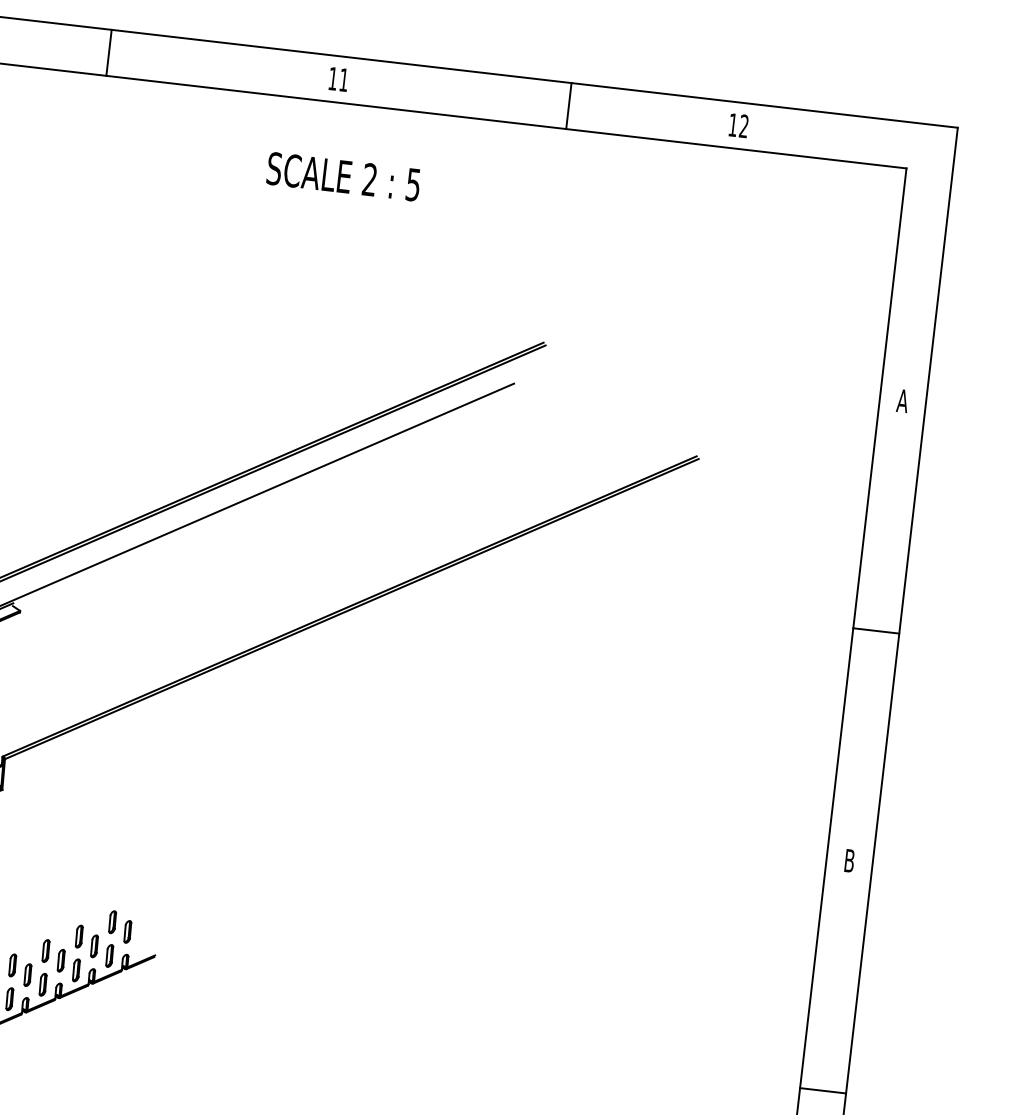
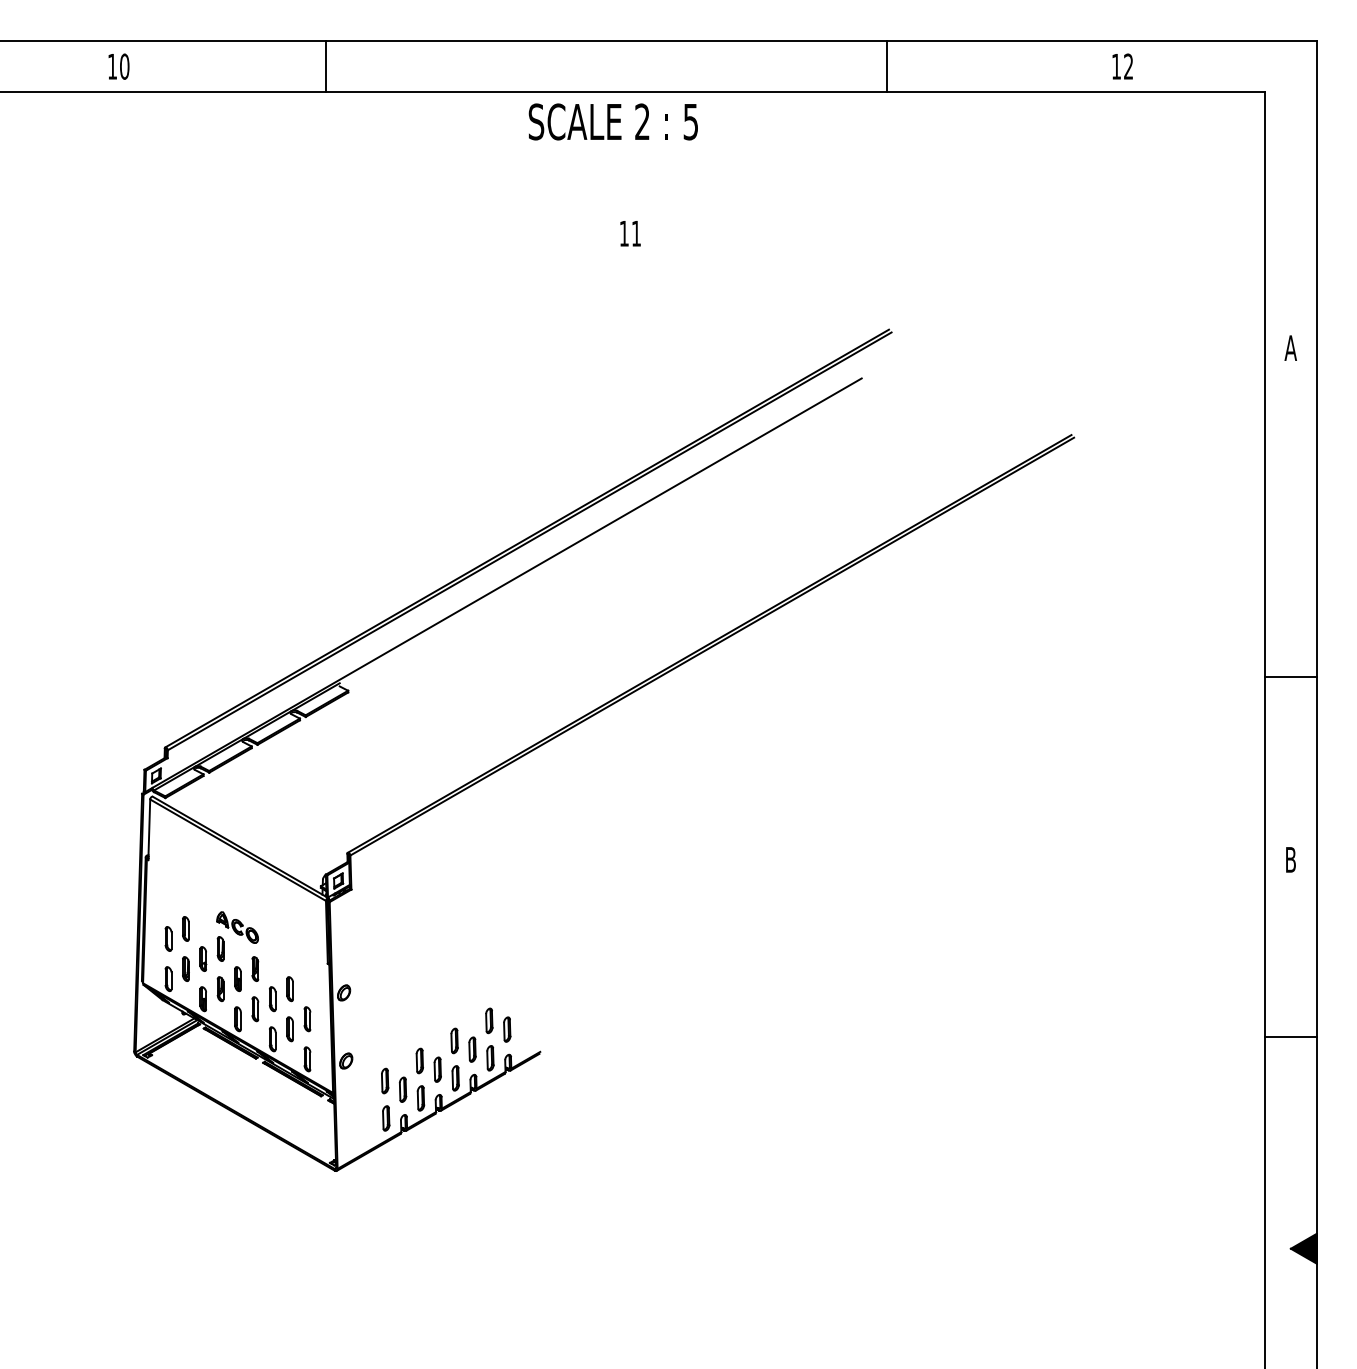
line: (108, 52) -> (325, 66), moved
text: (338, 79) -> (630, 233), moved
text: (738, 125) -> (1122, 66), moved
text: (342, 176) -> (612, 121), moved
line: (875, 630) -> (1290, 676), moved
line: (822, 1090) -> (1290, 1036), moved

